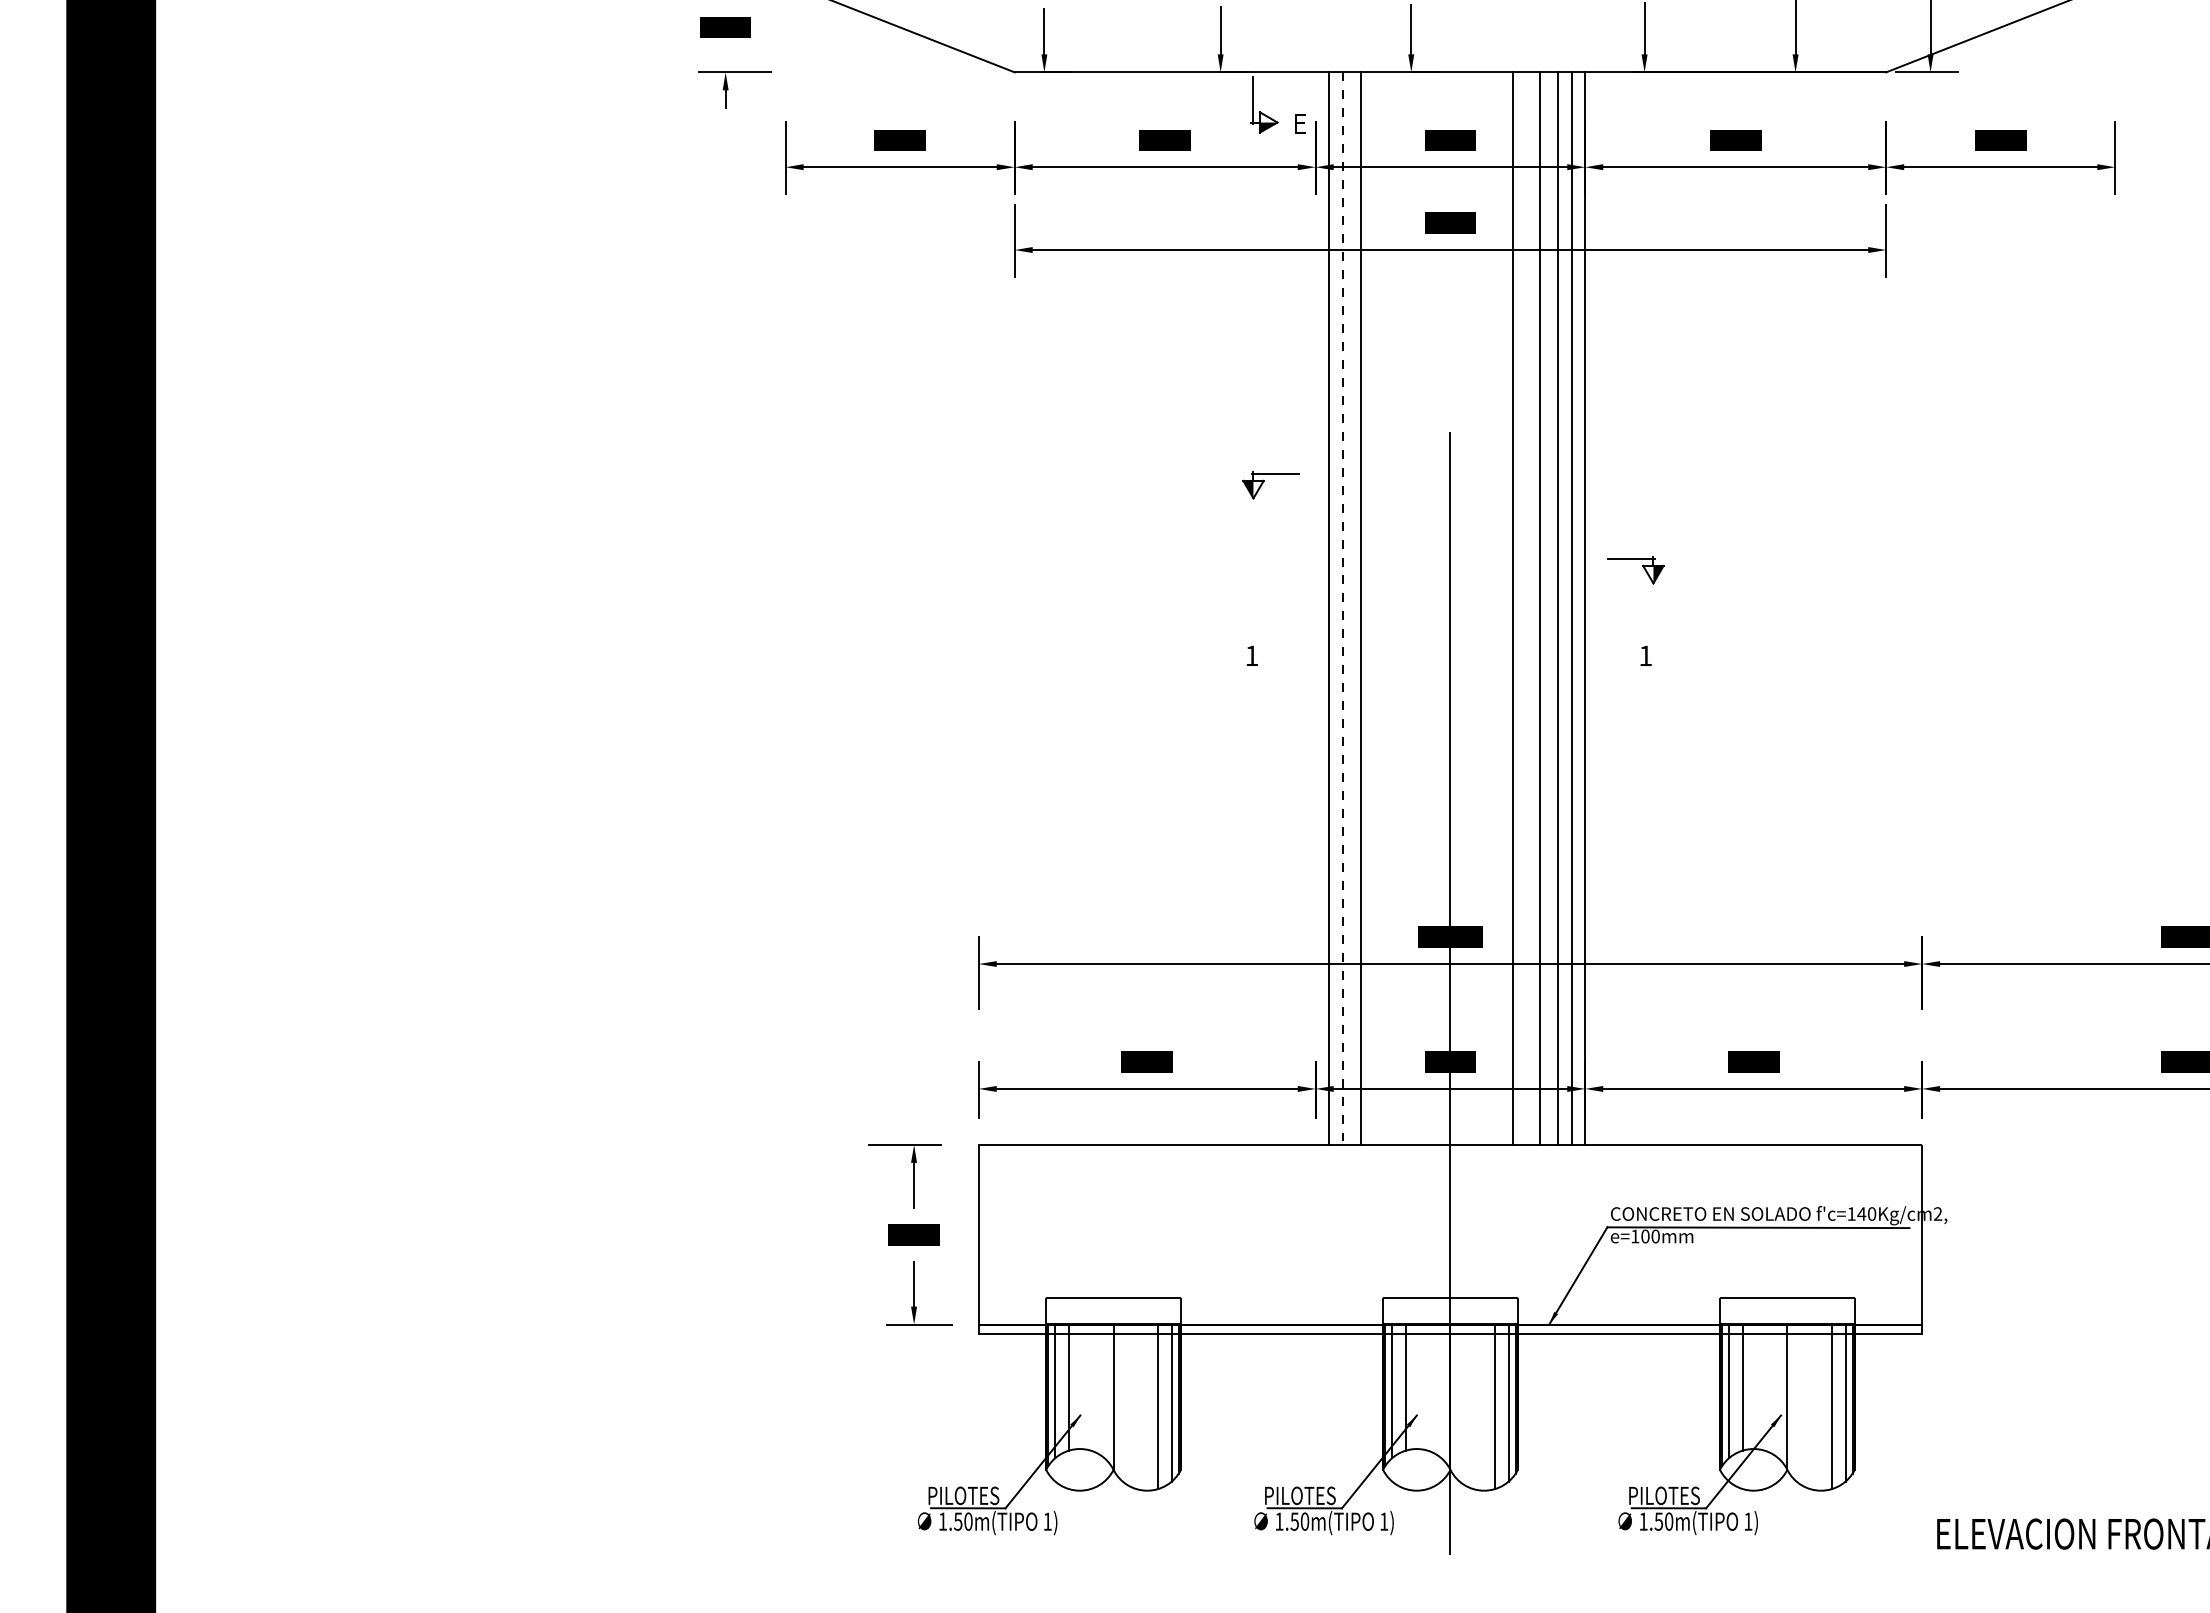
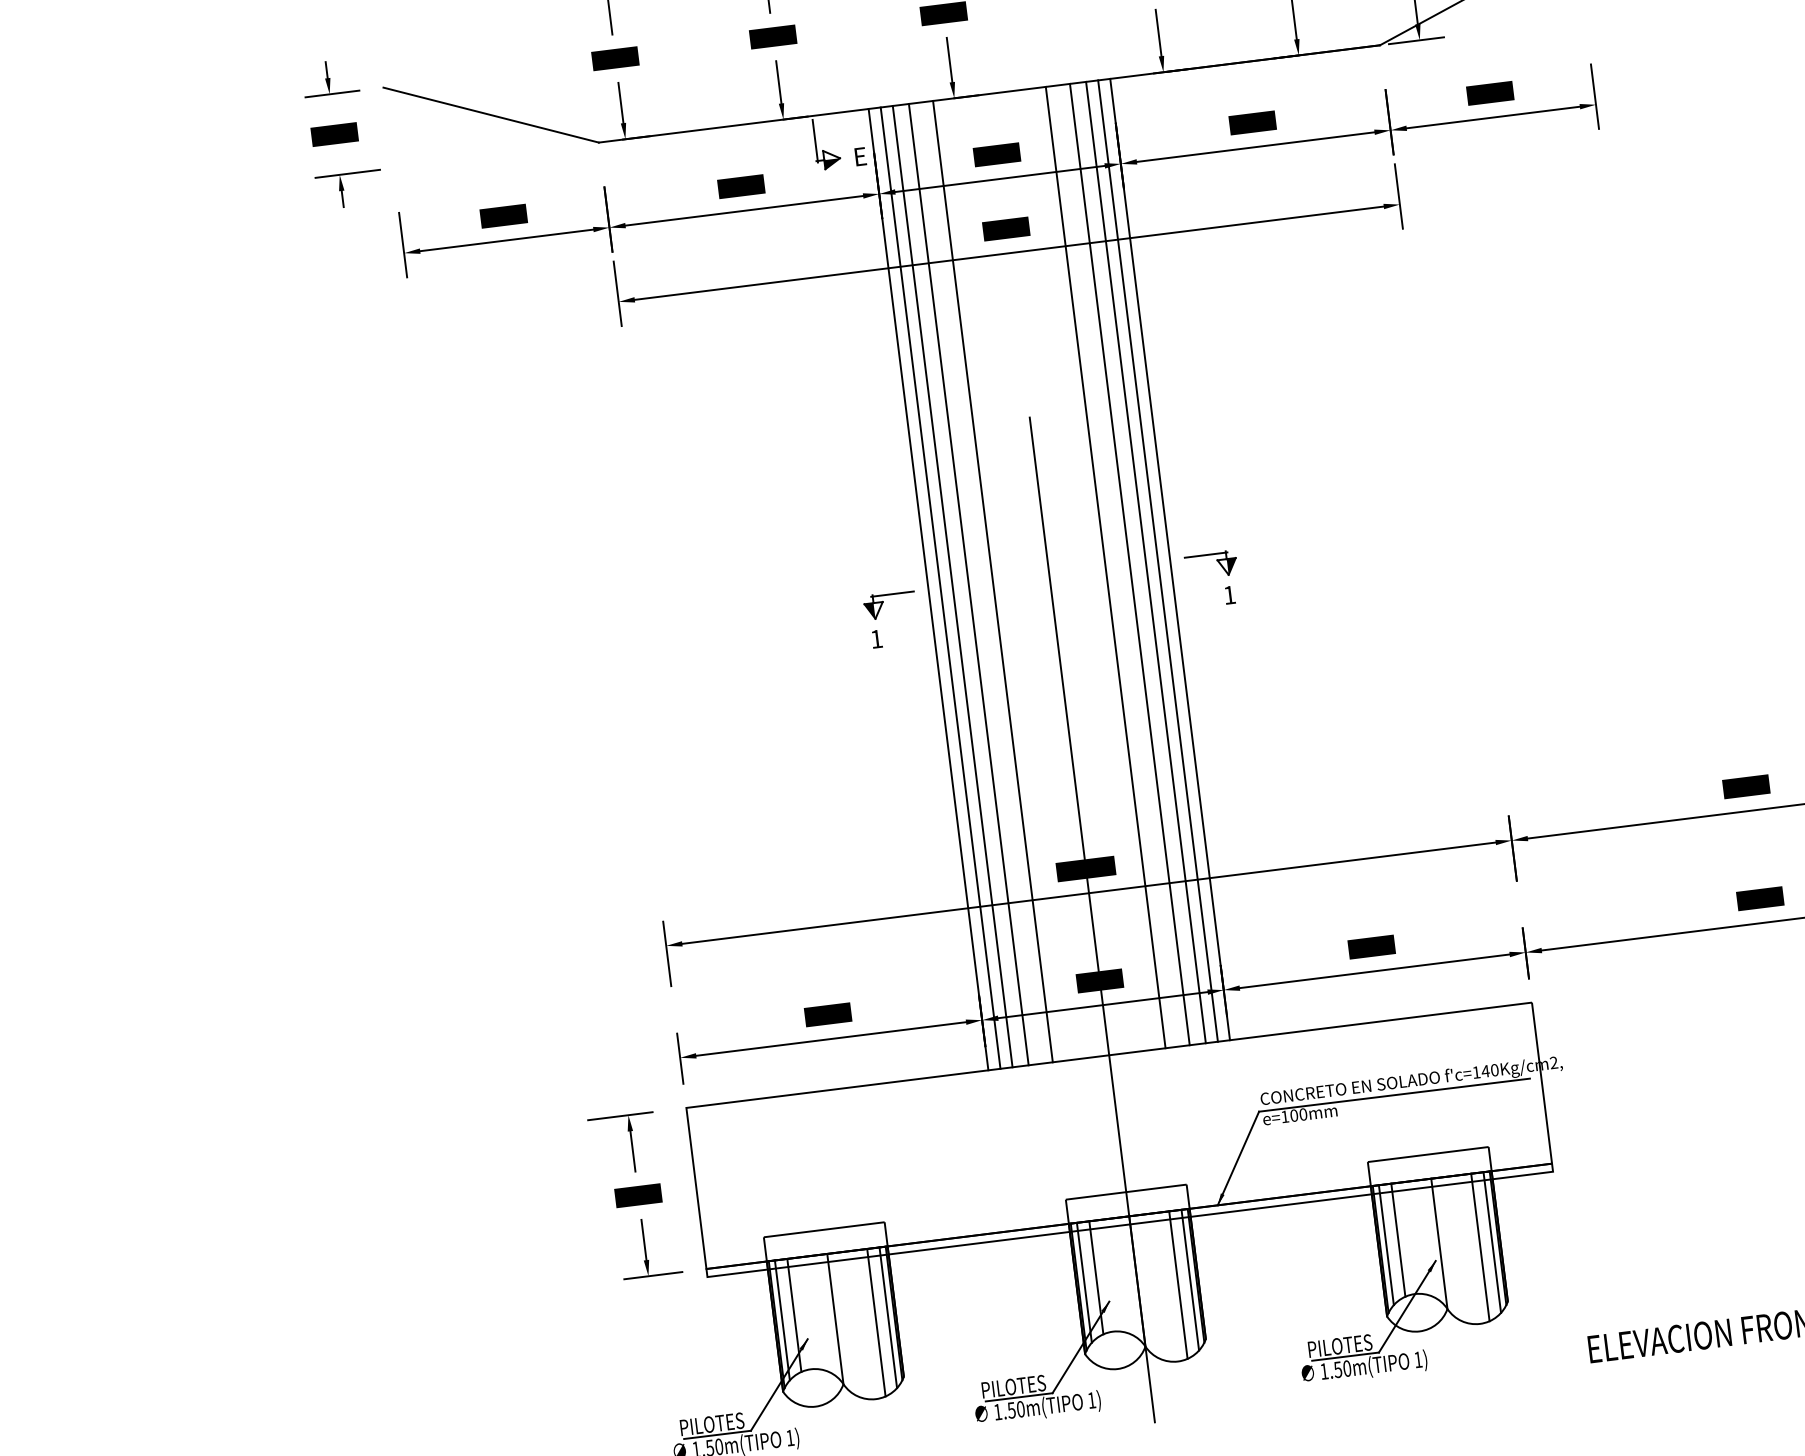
part: (1264, 481) -> (883, 602), moved
part: (1642, 566) -> (1216, 560), moved
line: (1315, 608) -> (928, 589), added
line: (1387, 608) -> (992, 581), added
line: (1342, 609) -> (952, 587), dashed -> solid

